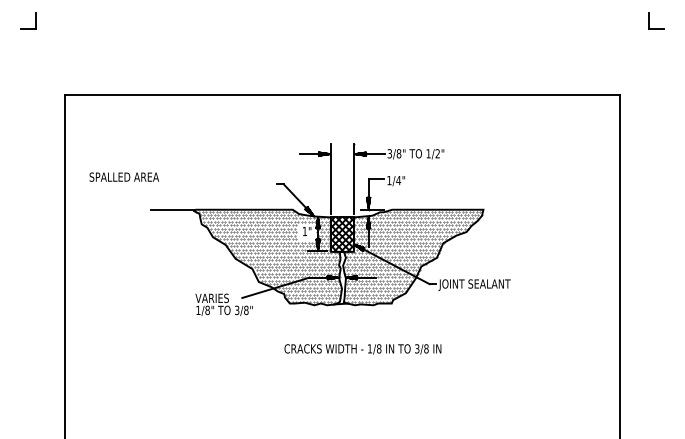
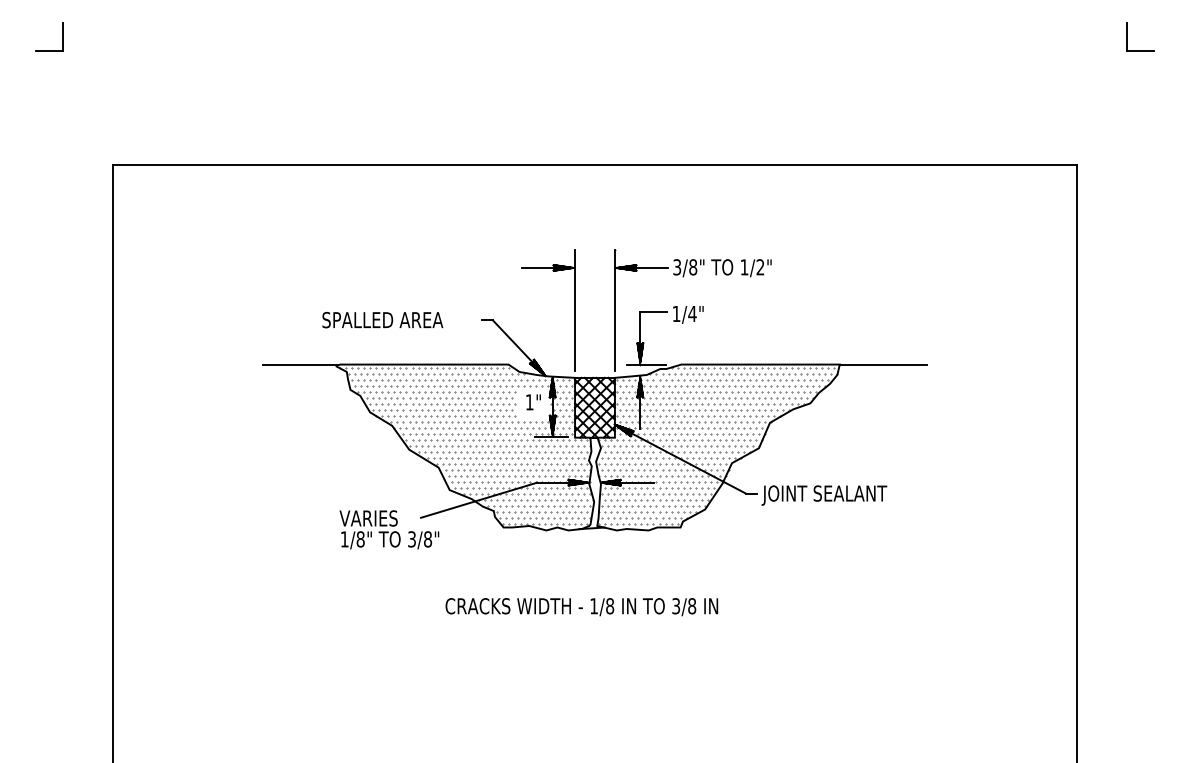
text: (123, 176) -> (381, 318), moved
line: (508, 209) -> (883, 364), added
text: (362, 349) -> (581, 607), moved

